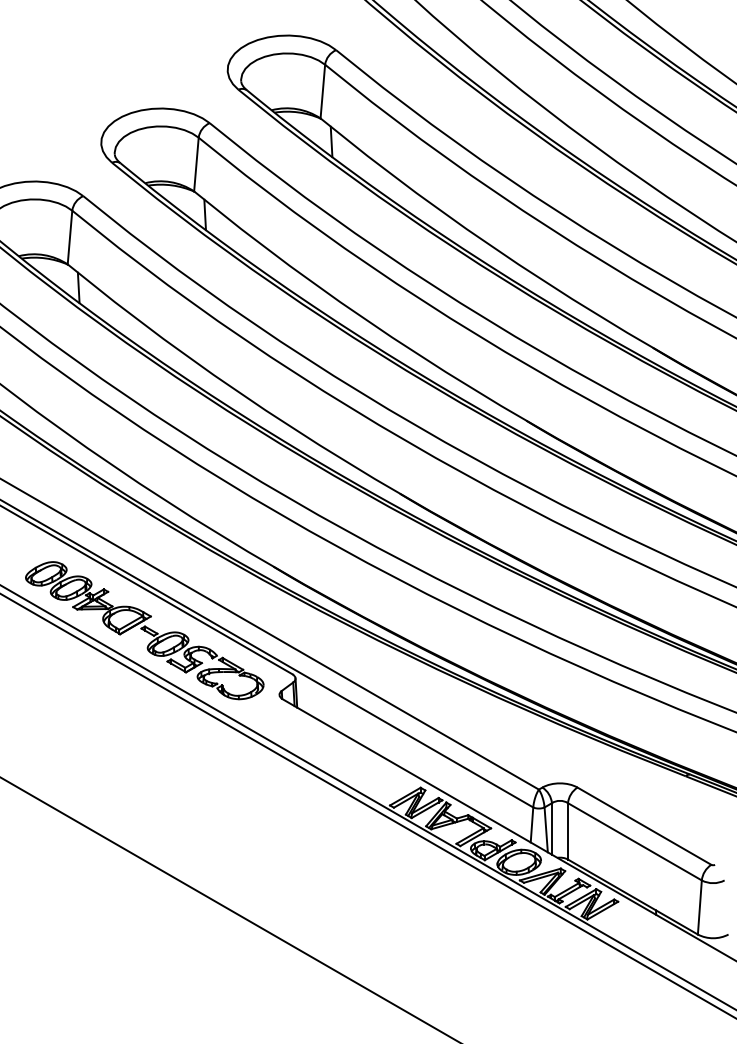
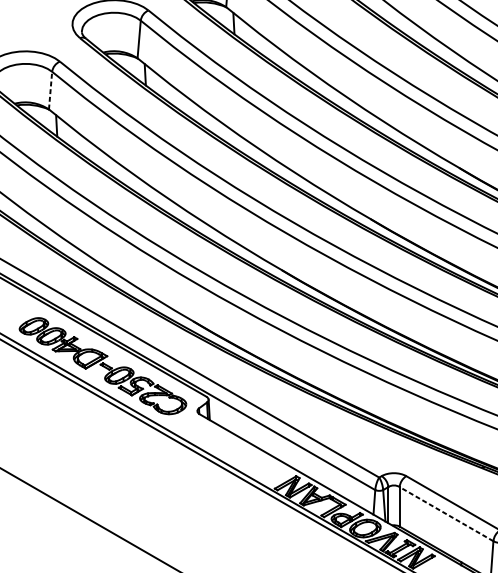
line: (70, 237) -> (50, 90), solid -> dashed
line: (634, 841) -> (446, 513), solid -> dashed

